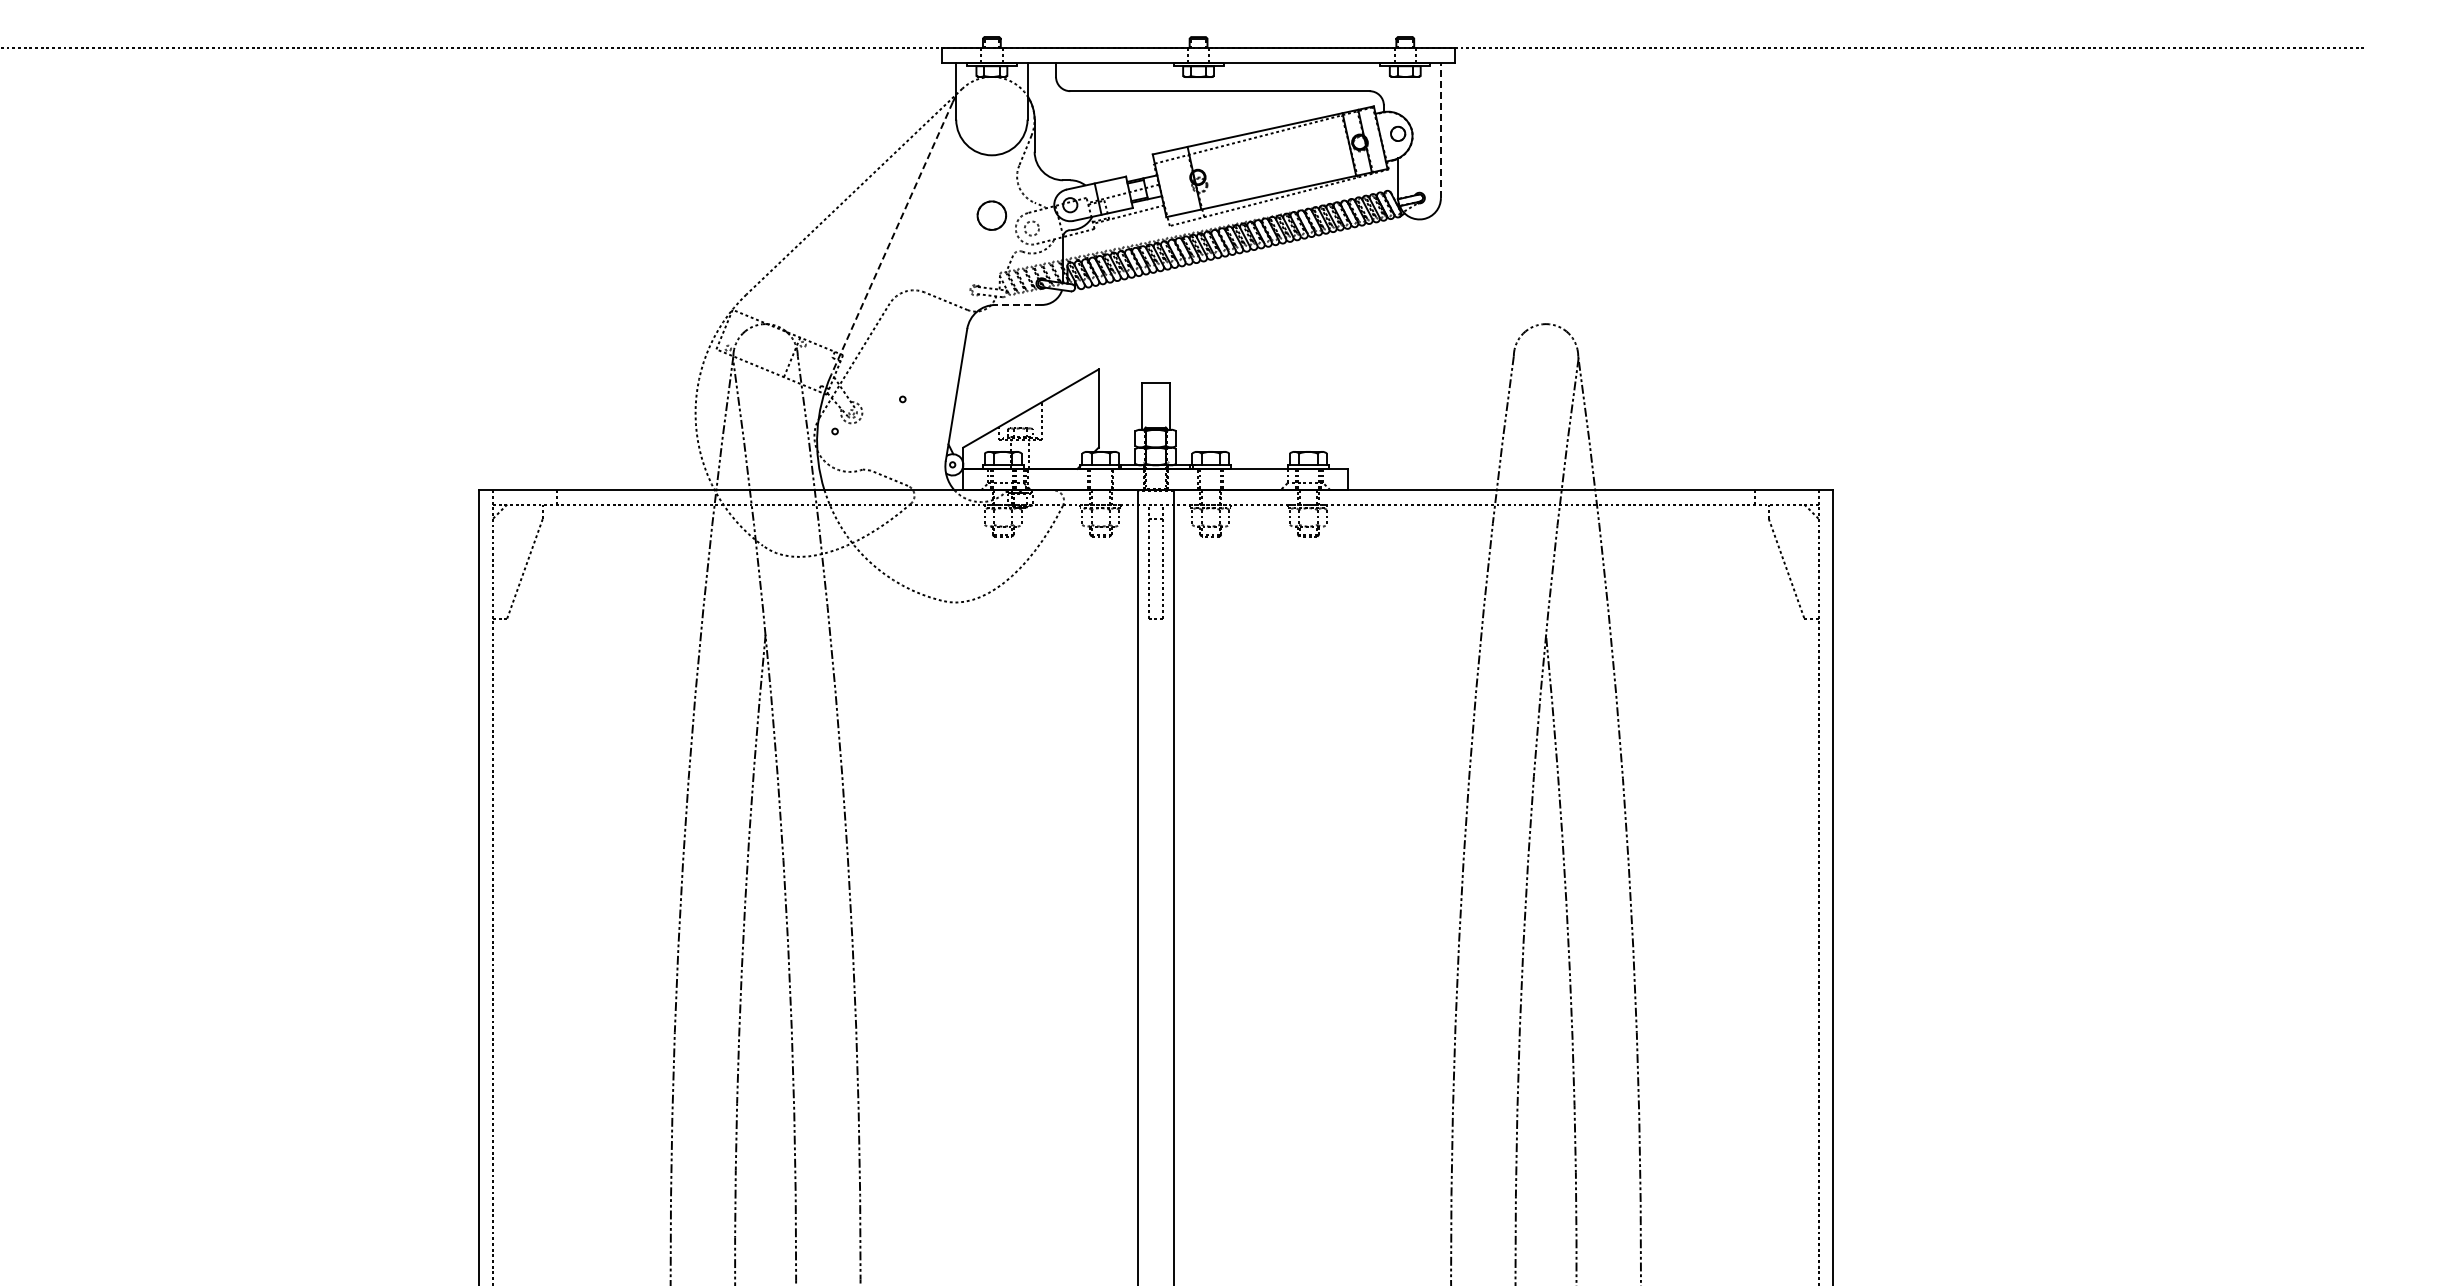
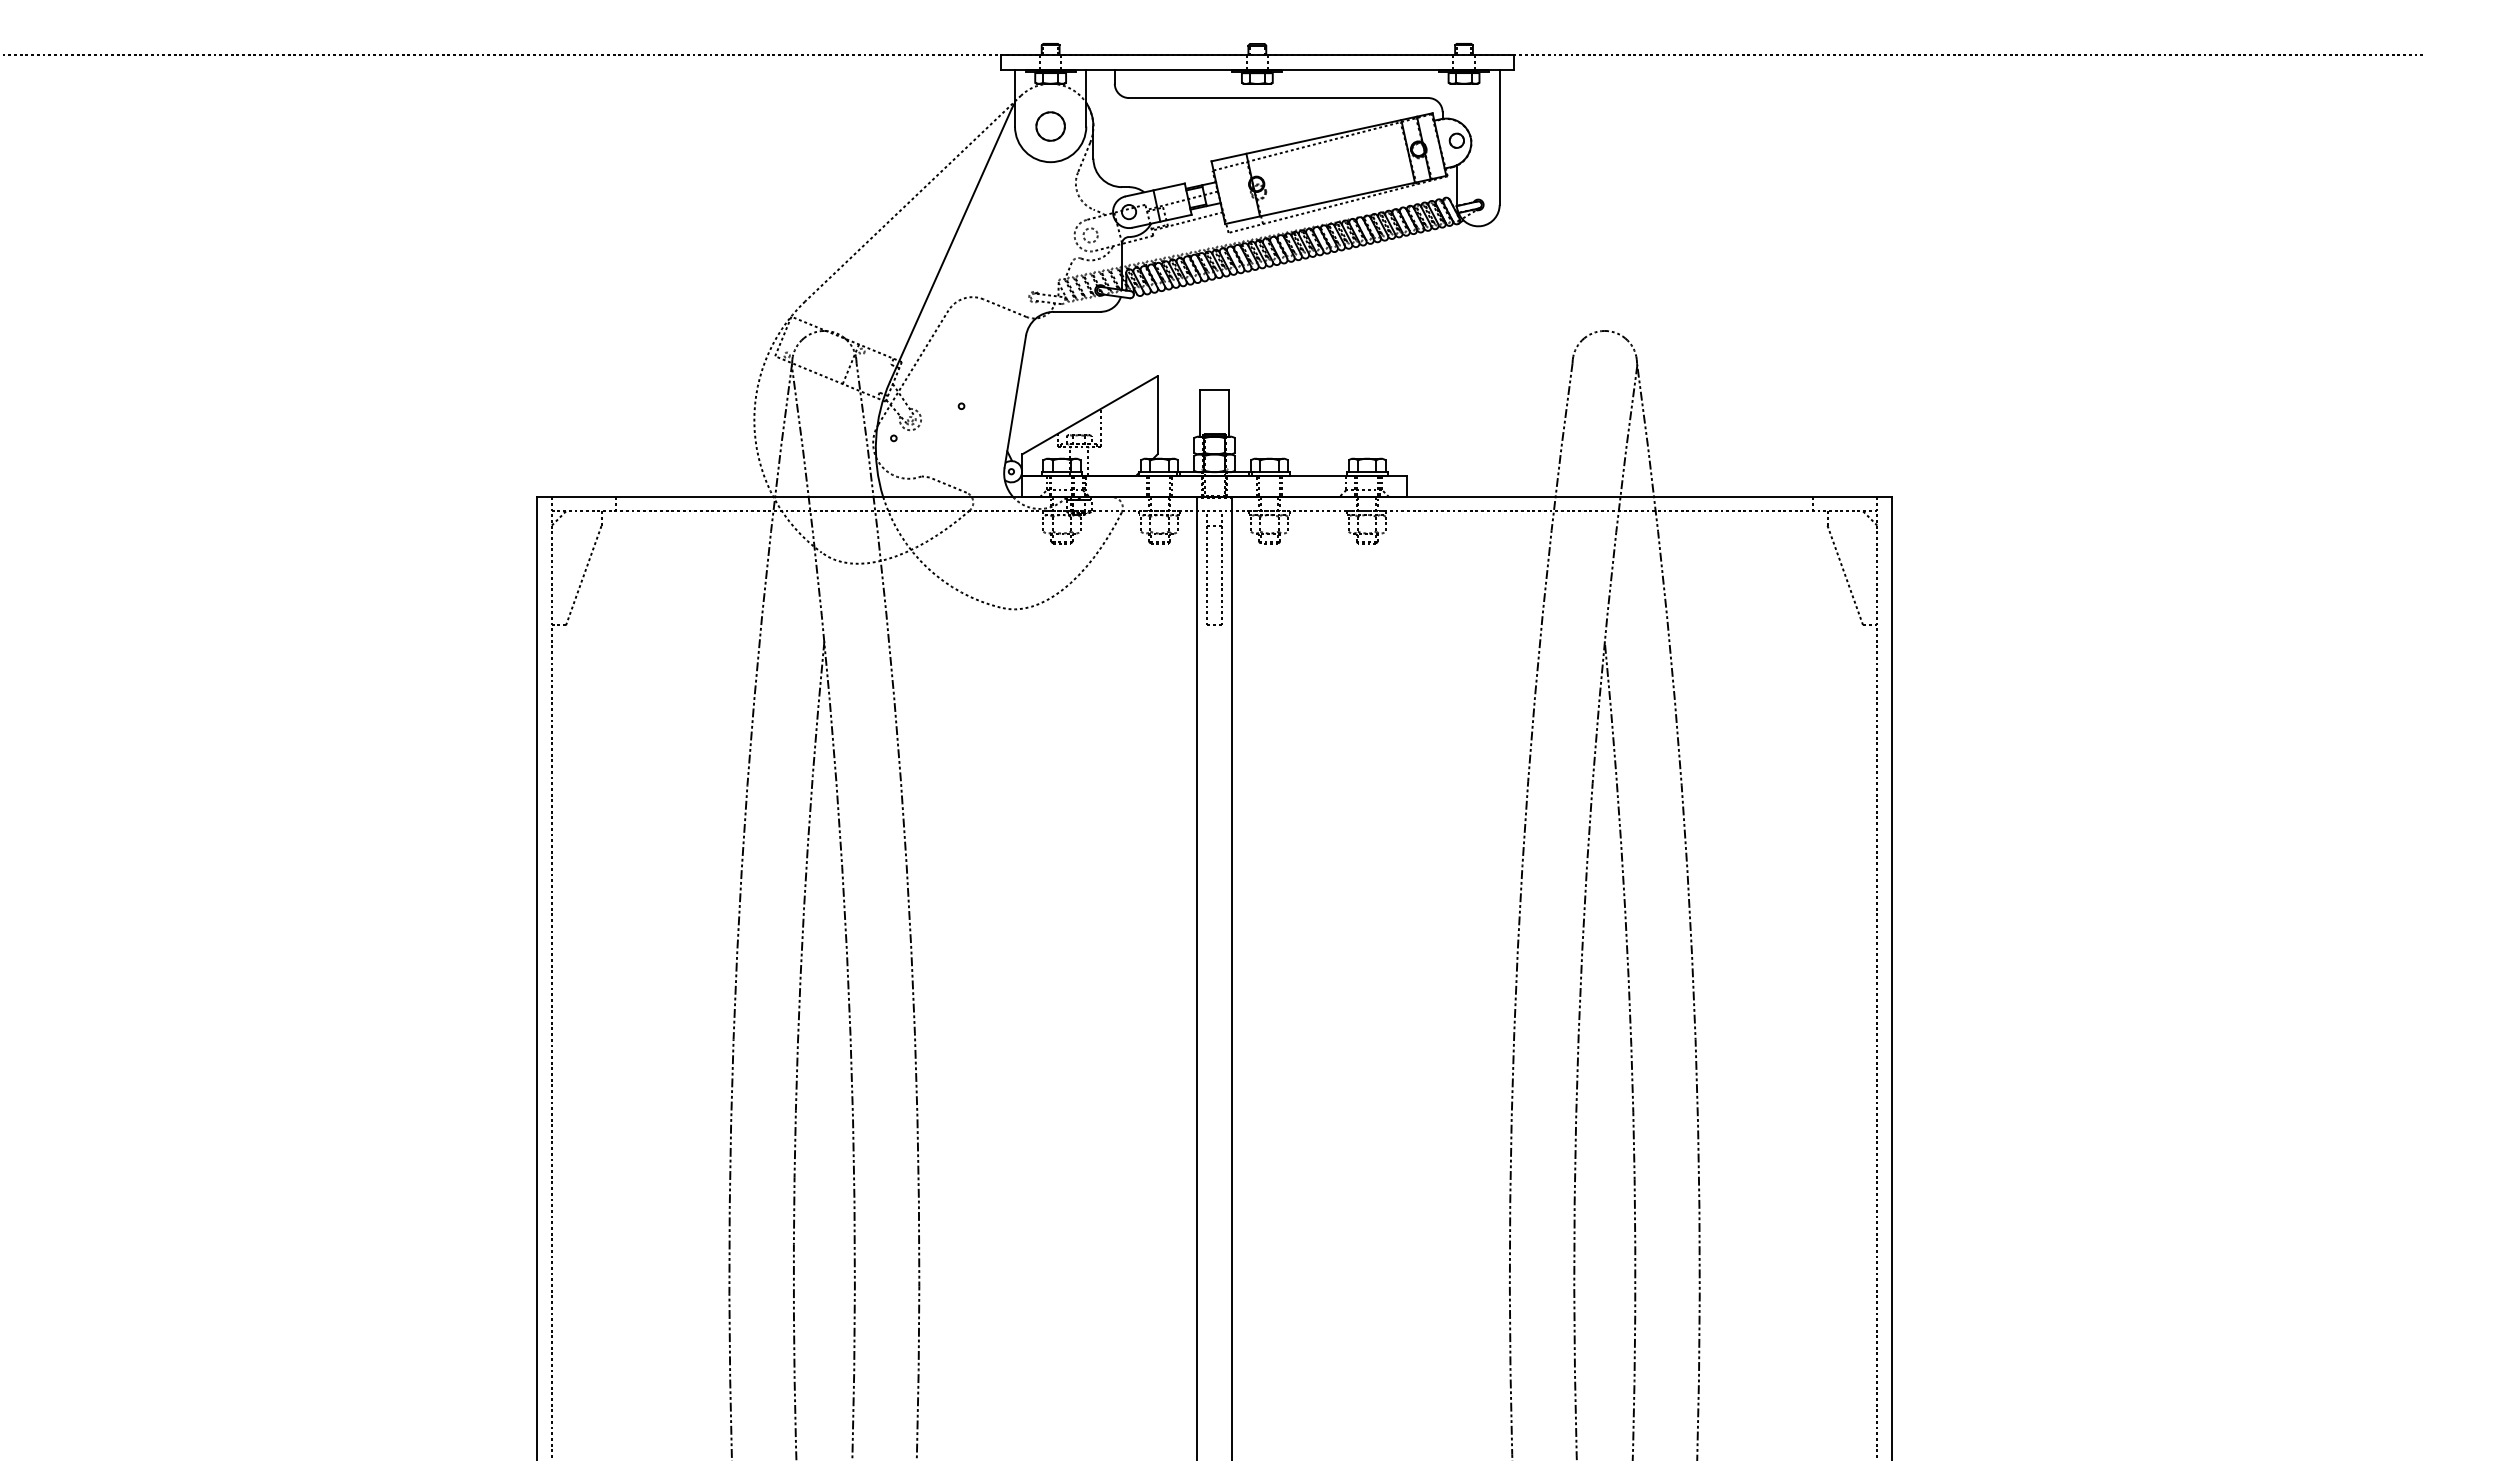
line: (1440, 130) -> (1499, 137), dashed -> solid
circle: (991, 215) -> (1050, 126), moved
line: (891, 238) -> (950, 245), dashed -> solid
line: (1017, 304) -> (1076, 311), dashed -> solid

